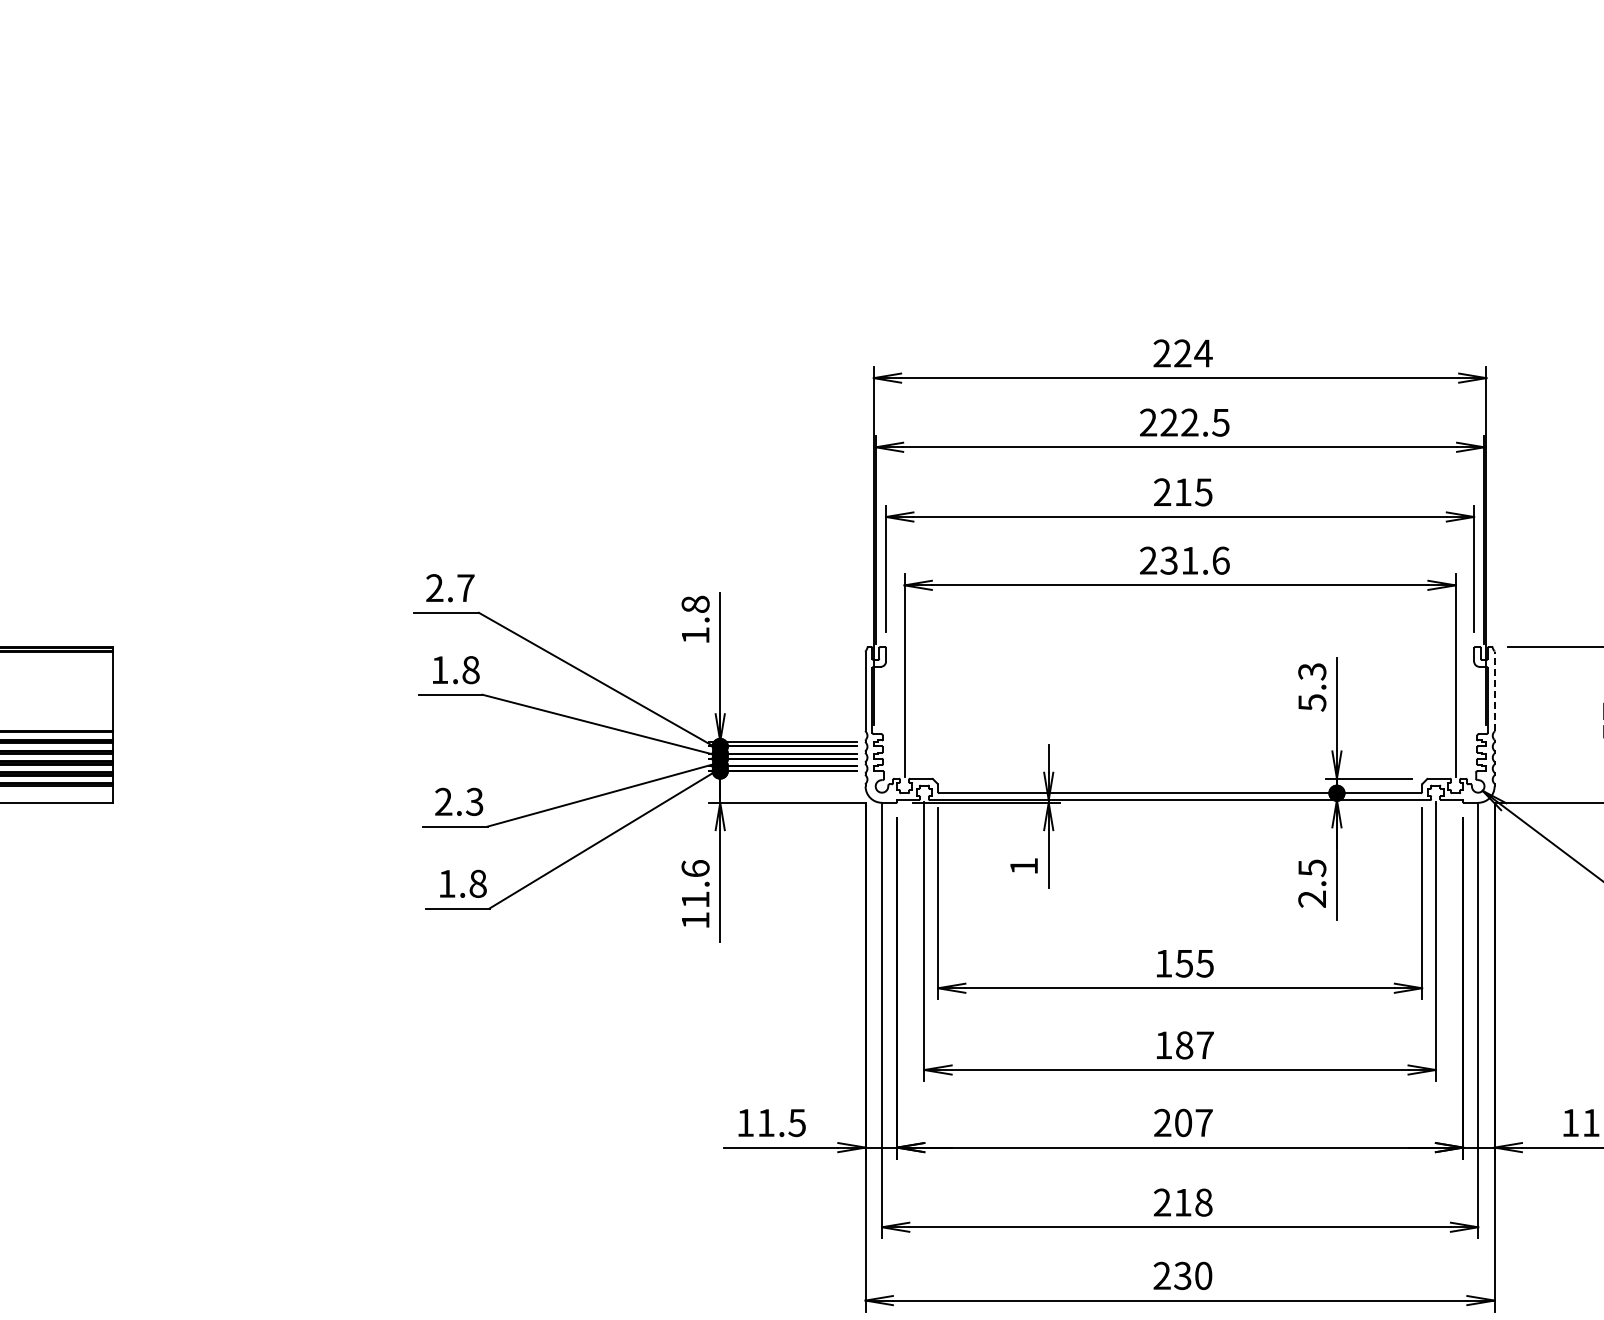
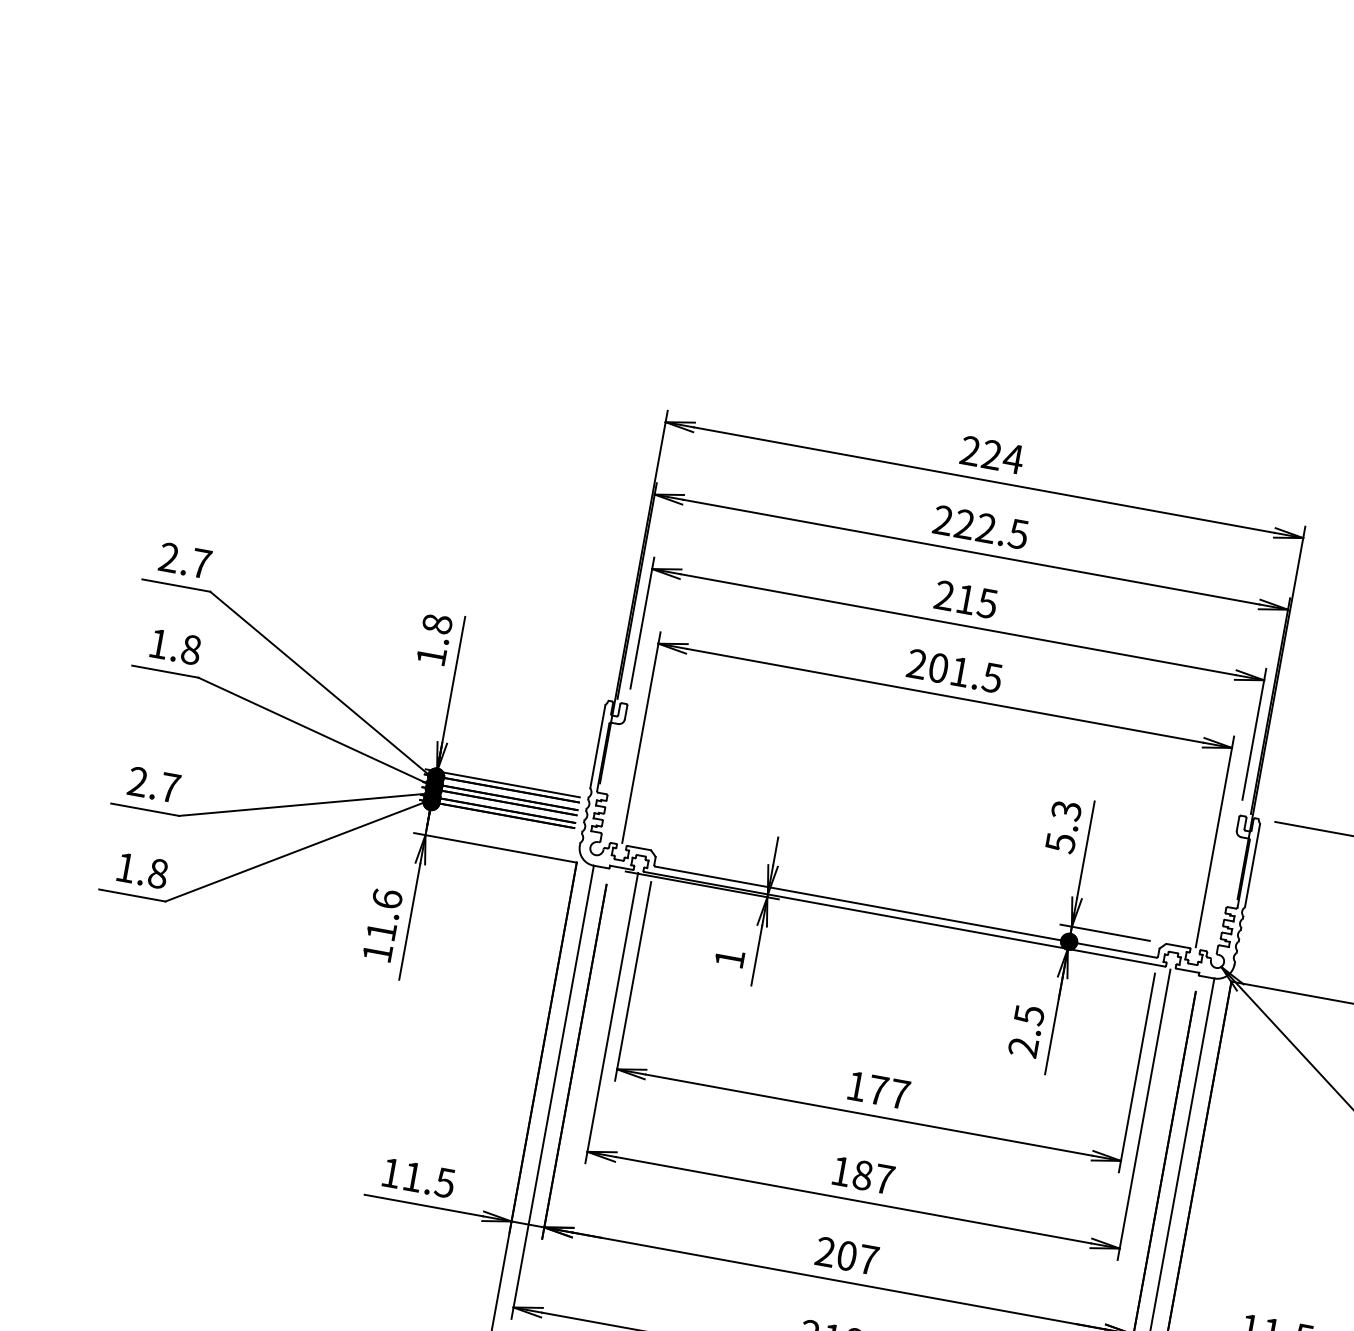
text: (1194, 560) -> (964, 672), 231.6 -> 201.5
line: (1494, 691) -> (1252, 865), dashed -> solid
text: (474, 801) -> (170, 787), 2.3 -> 2.7
text: (1194, 963) -> (888, 1092), 155 -> 177

